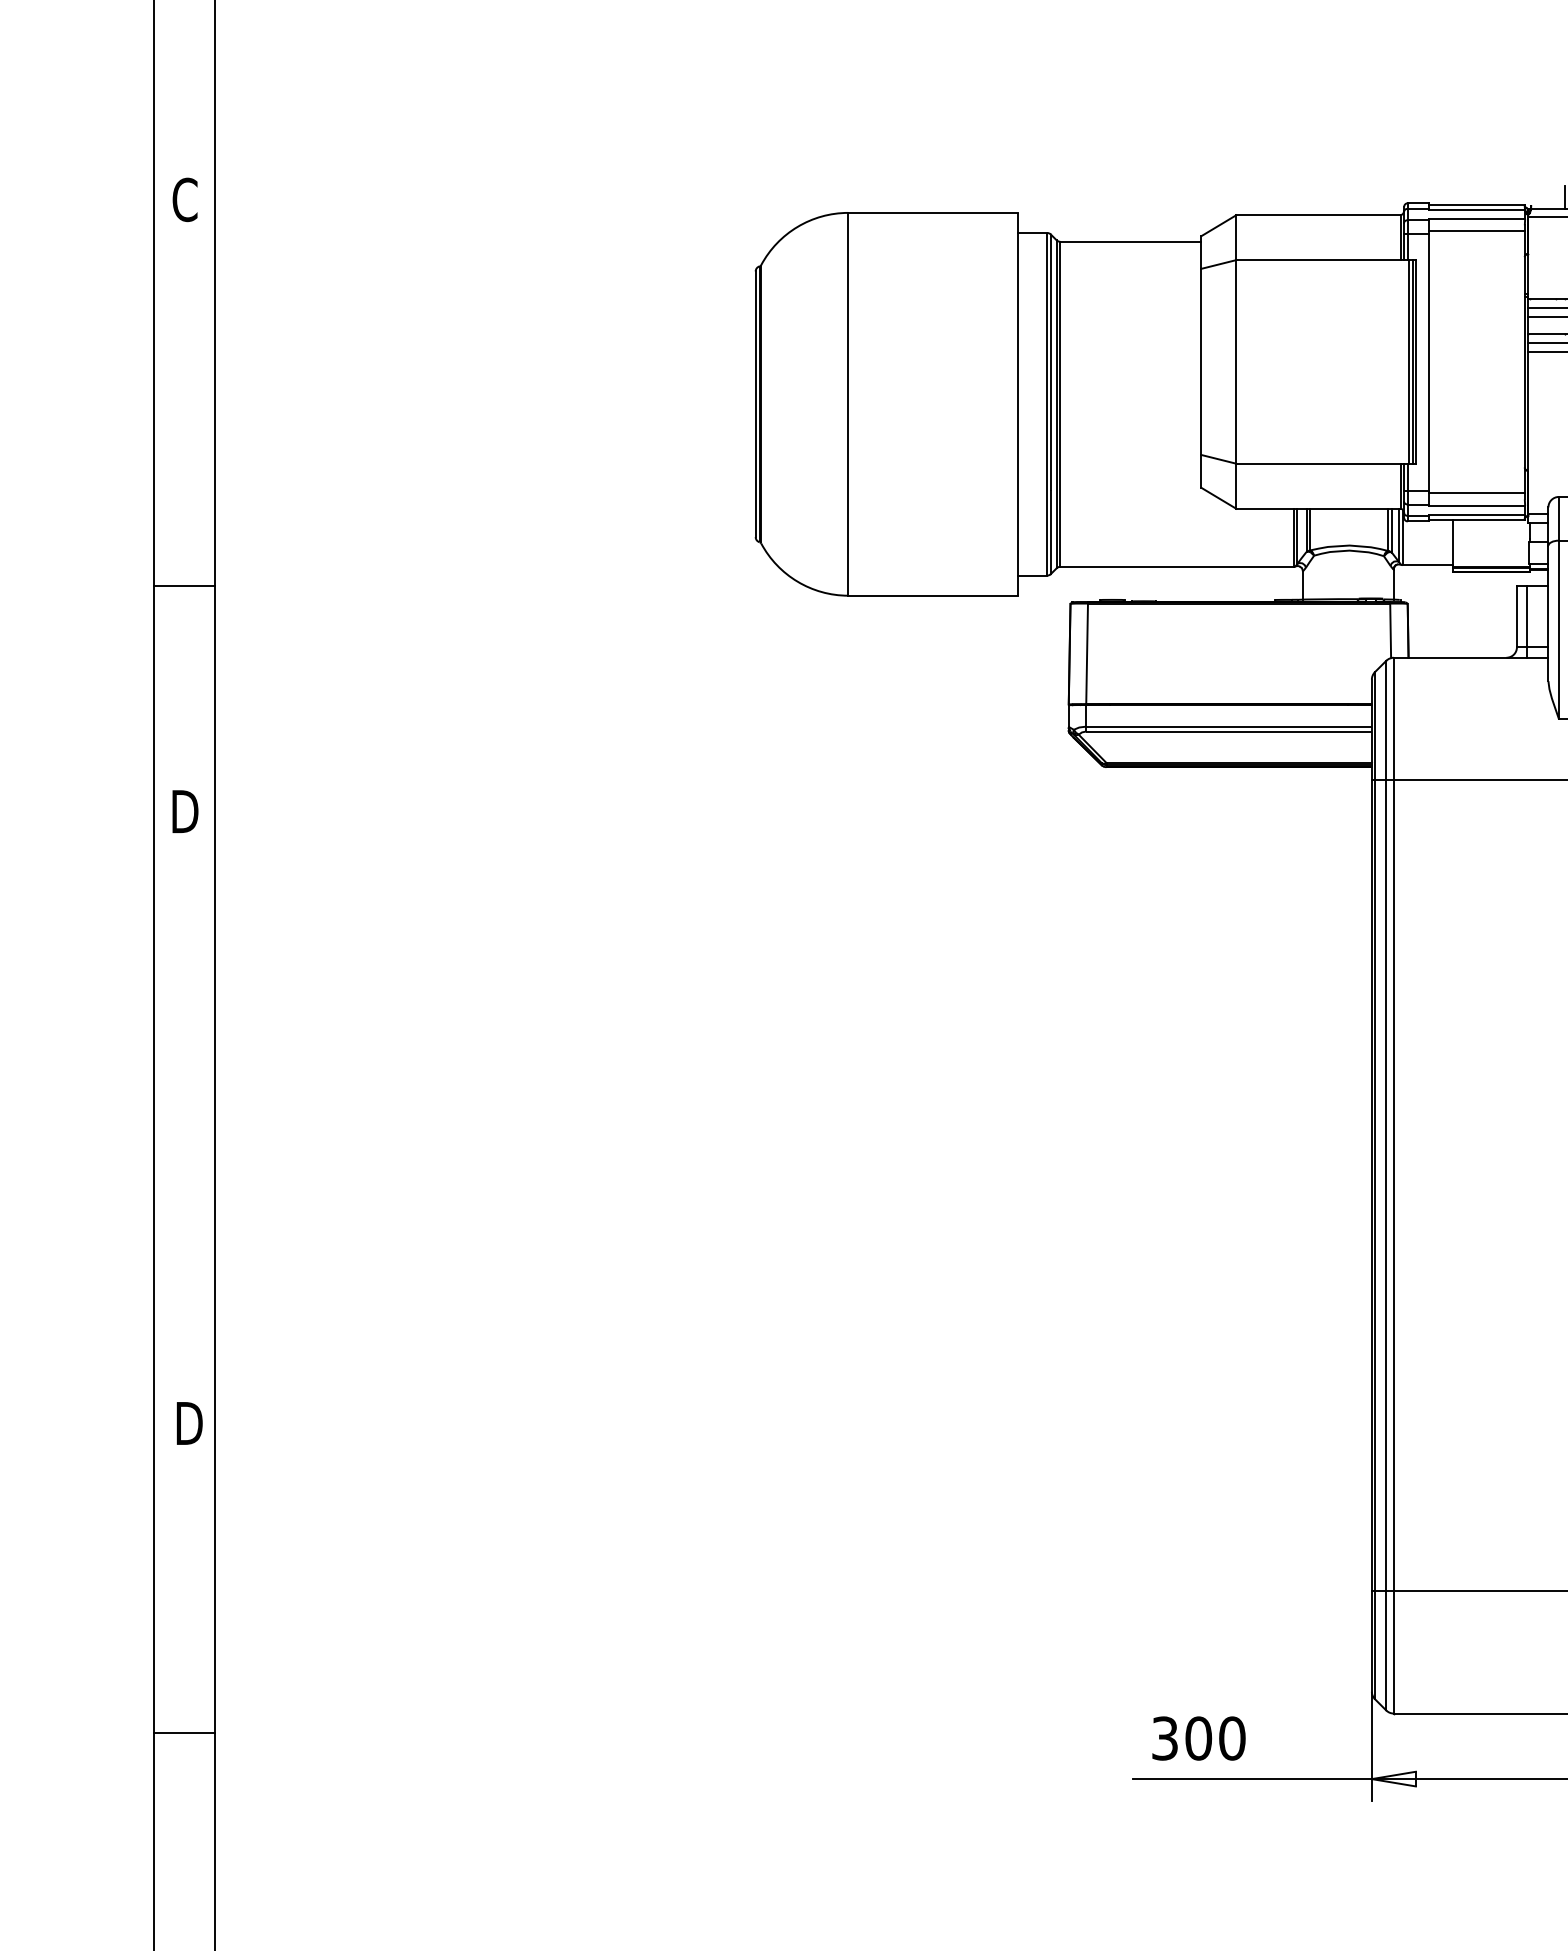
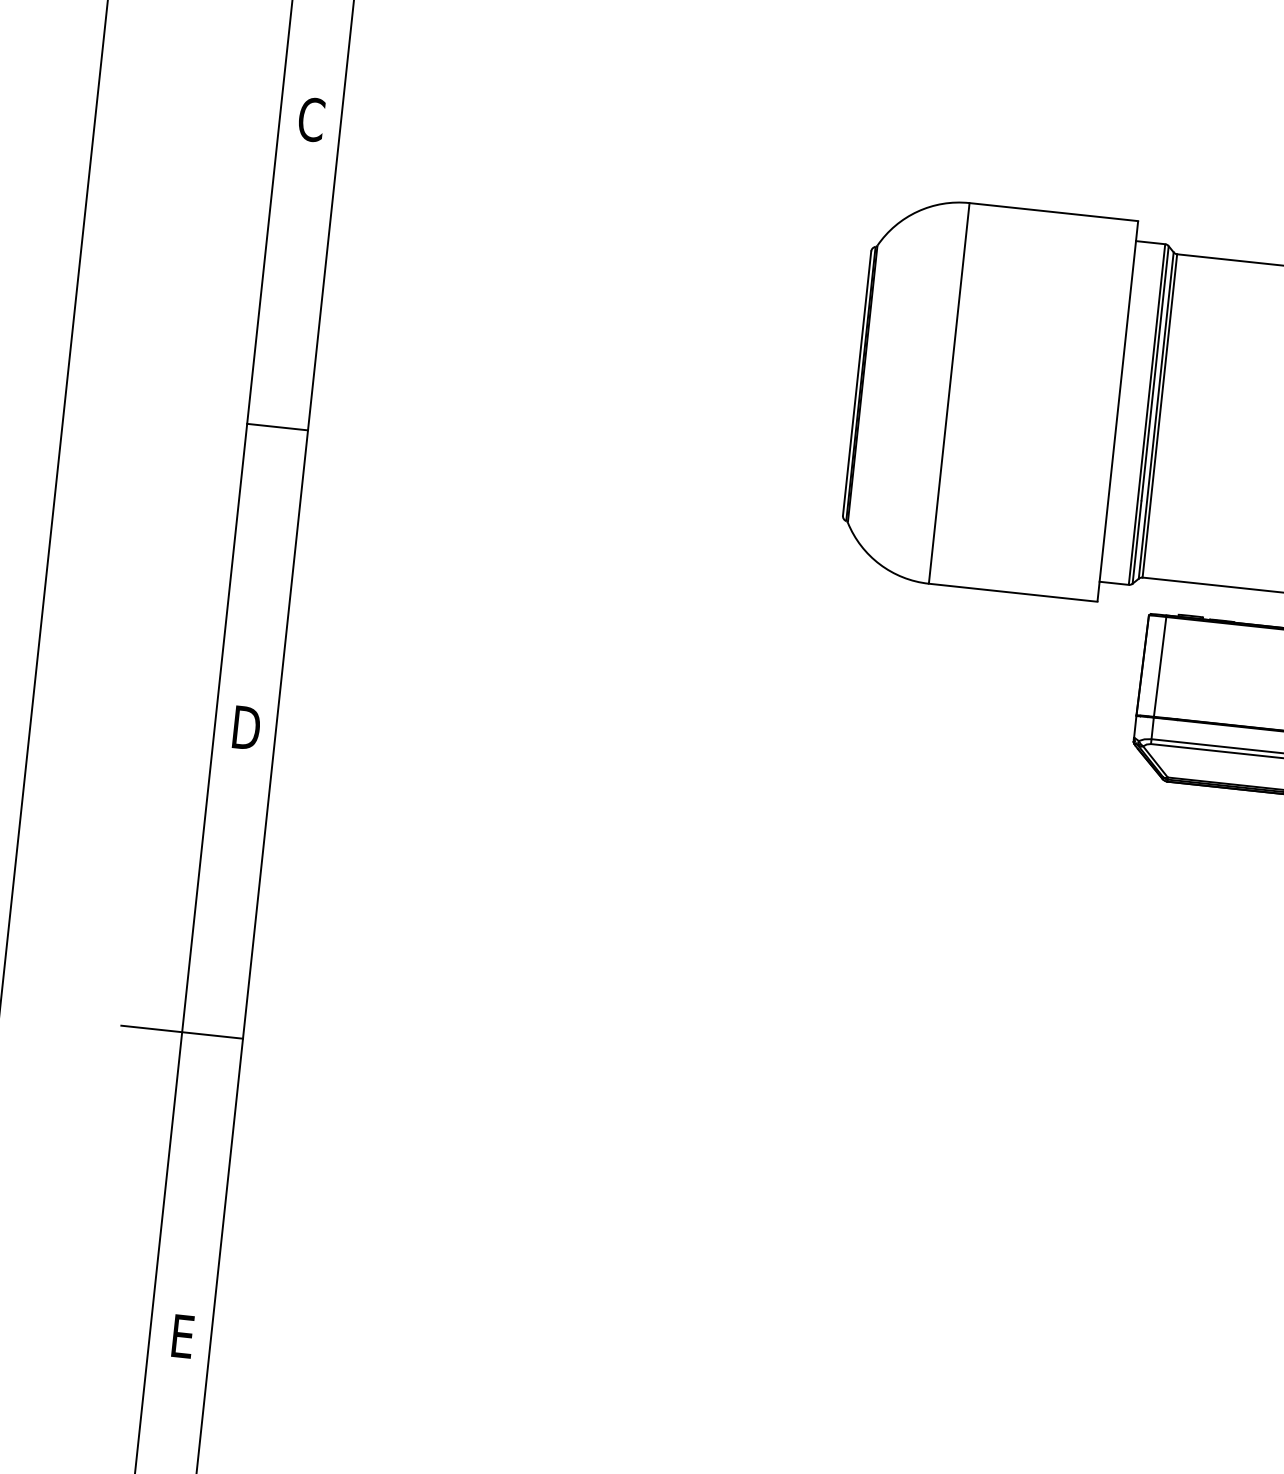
line: (183, 586) -> (276, 427), moved
line: (153, 1120) -> (182, 1031), added
text: (189, 1423) -> (185, 1336), D -> E

